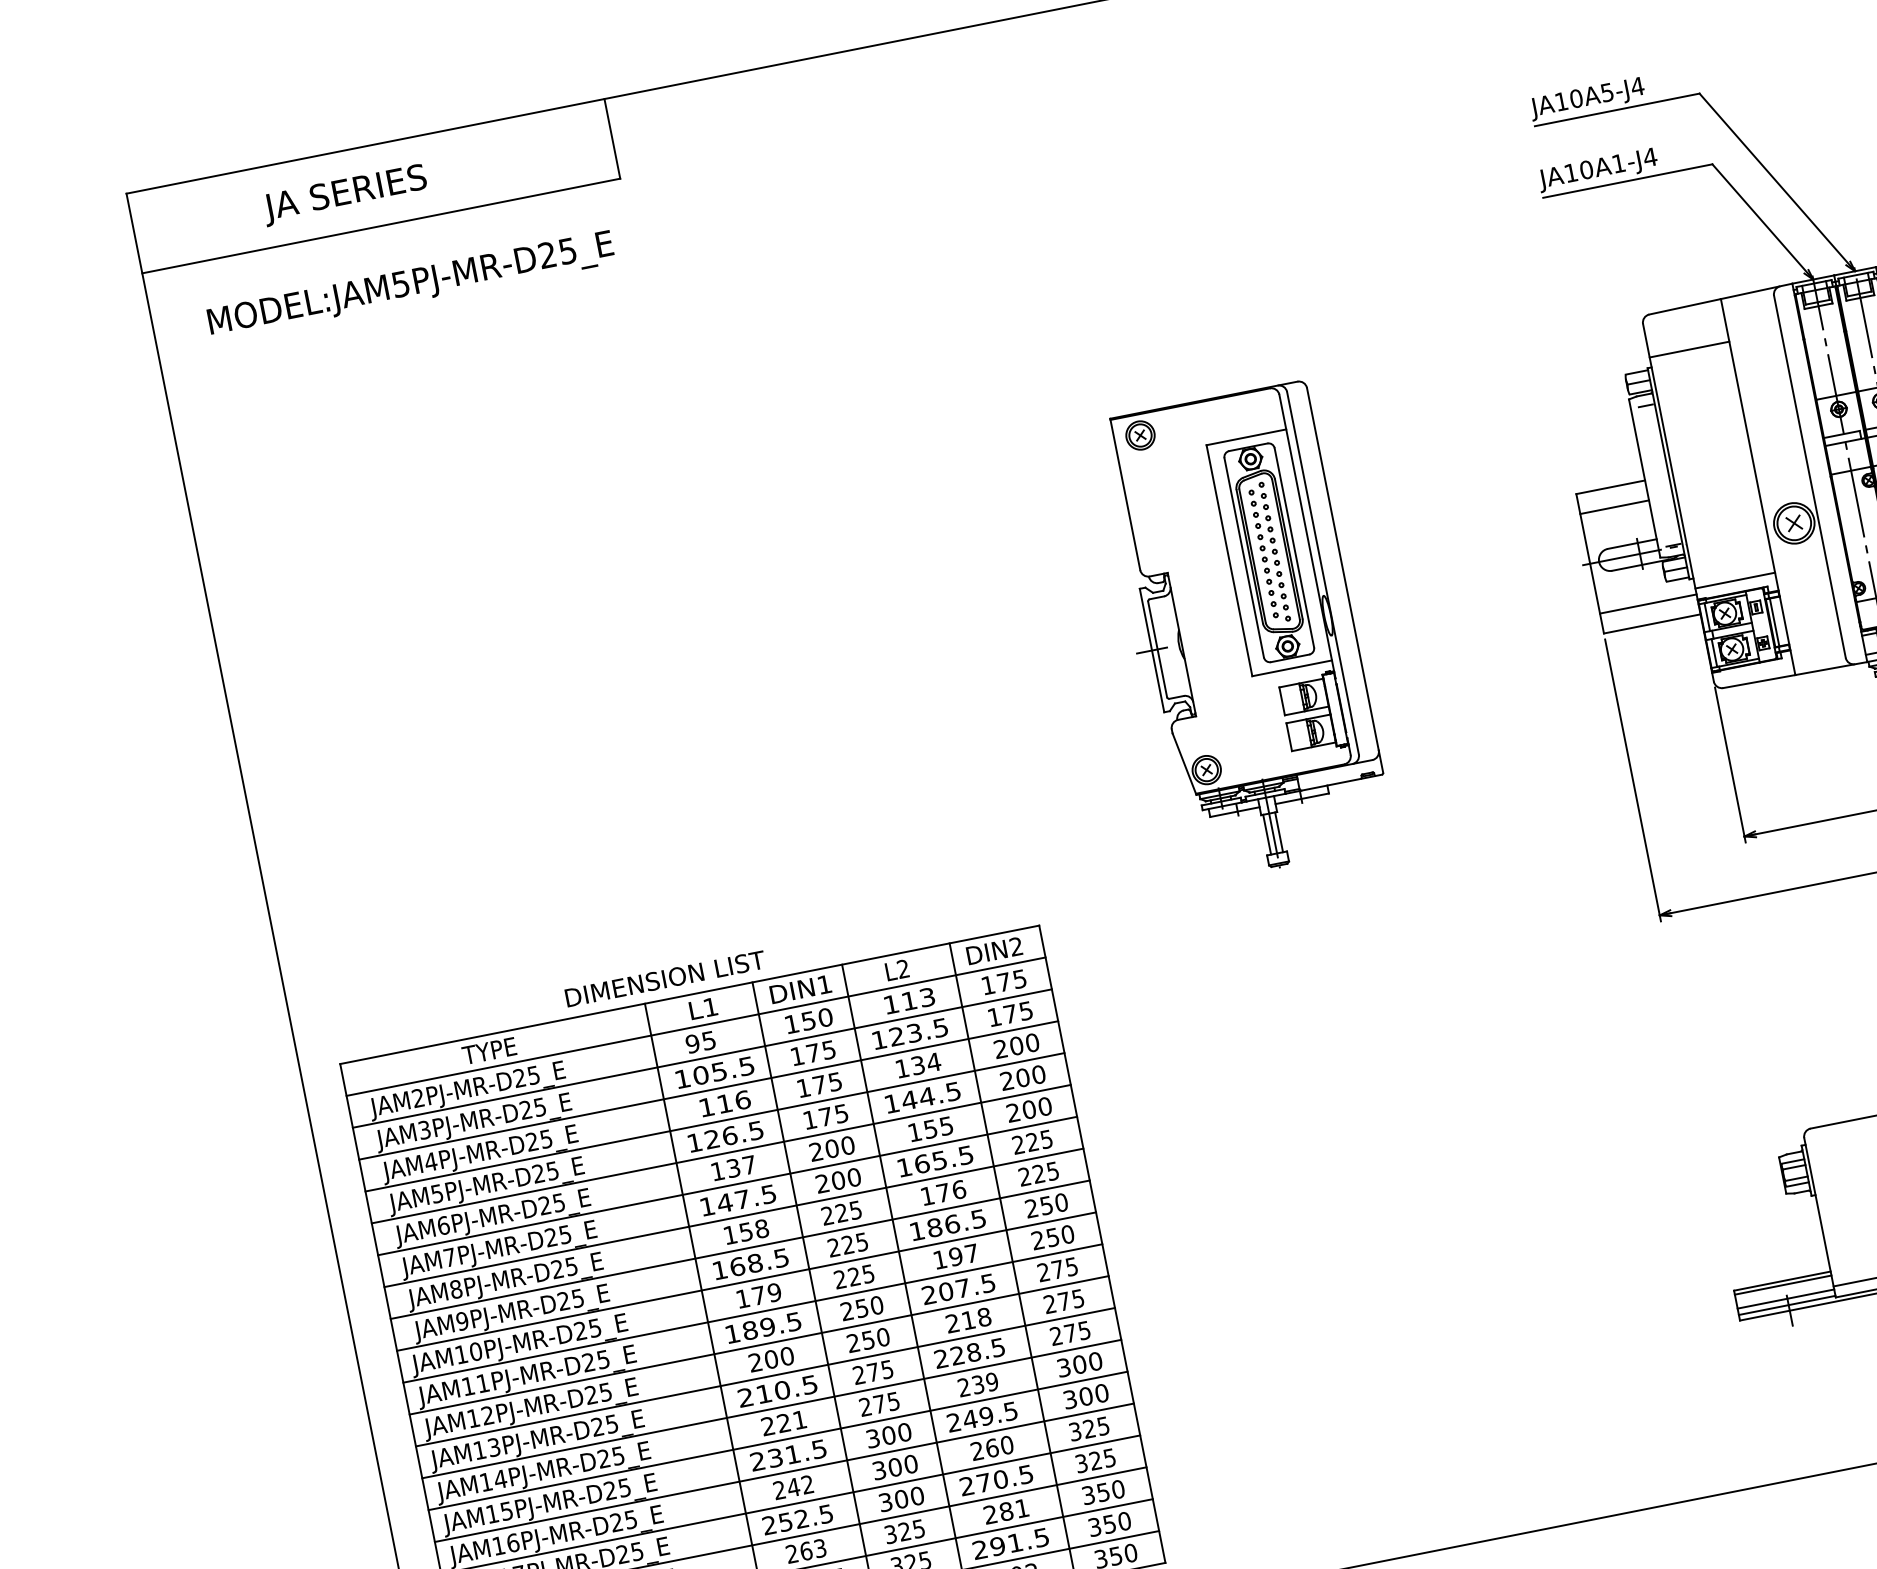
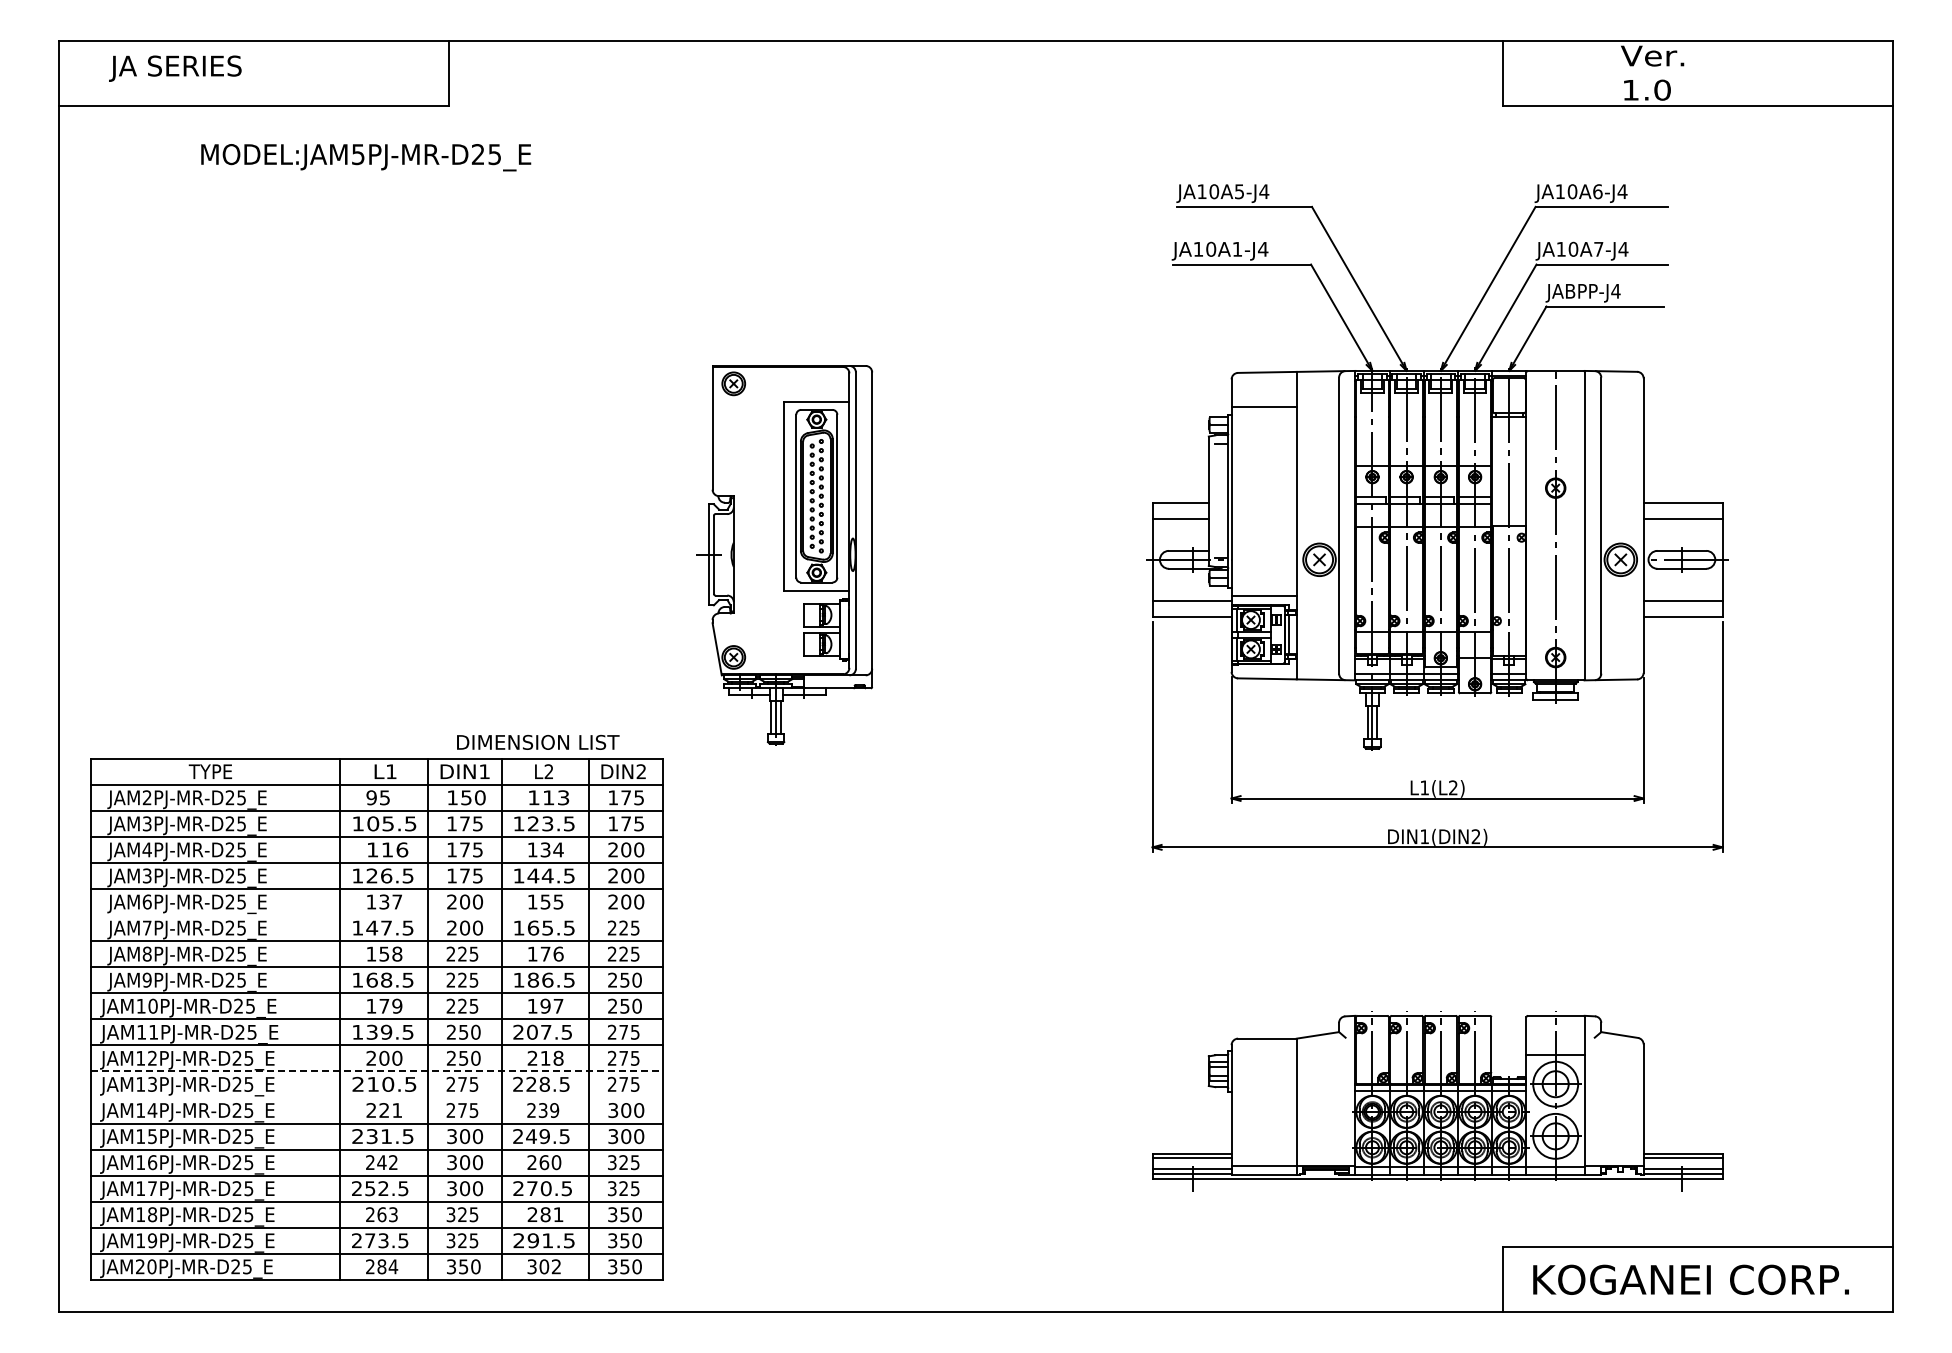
text: (345, 194) -> (175, 68), moved
text: (411, 285) -> (366, 157), moved
part: (1244, 633) -> (784, 555), moved
text: (665, 978) -> (538, 742), moved
line: (727, 1186) -> (376, 915), removed
text: (437, 1193) -> (147, 875), JAM5PJ-MR-D25_E -> JAM3PJ-MR-D25_E
text: (749, 1329) -> (371, 1031), 189.5 -> 139.5
line: (764, 1377) -> (376, 1071), solid -> dashed
line: (771, 1409) -> (376, 1097), removed

